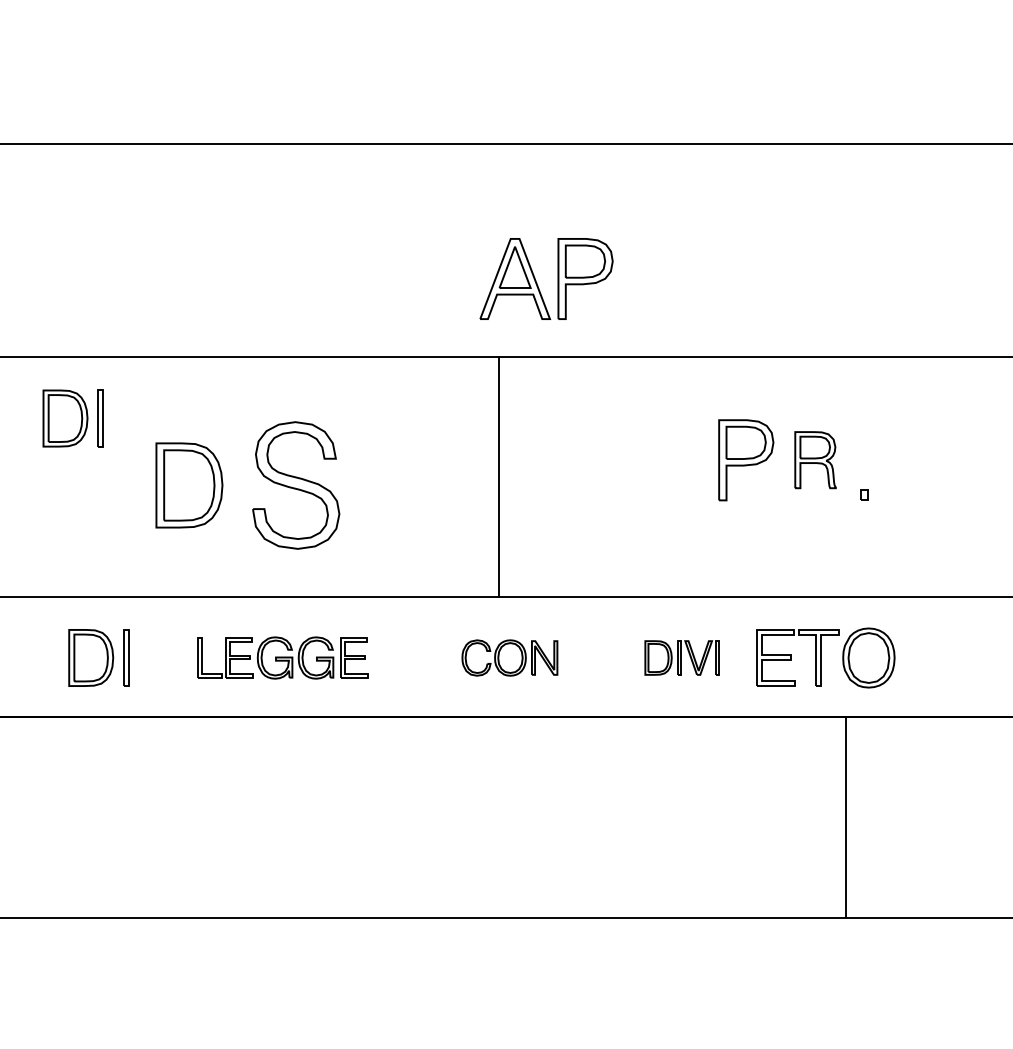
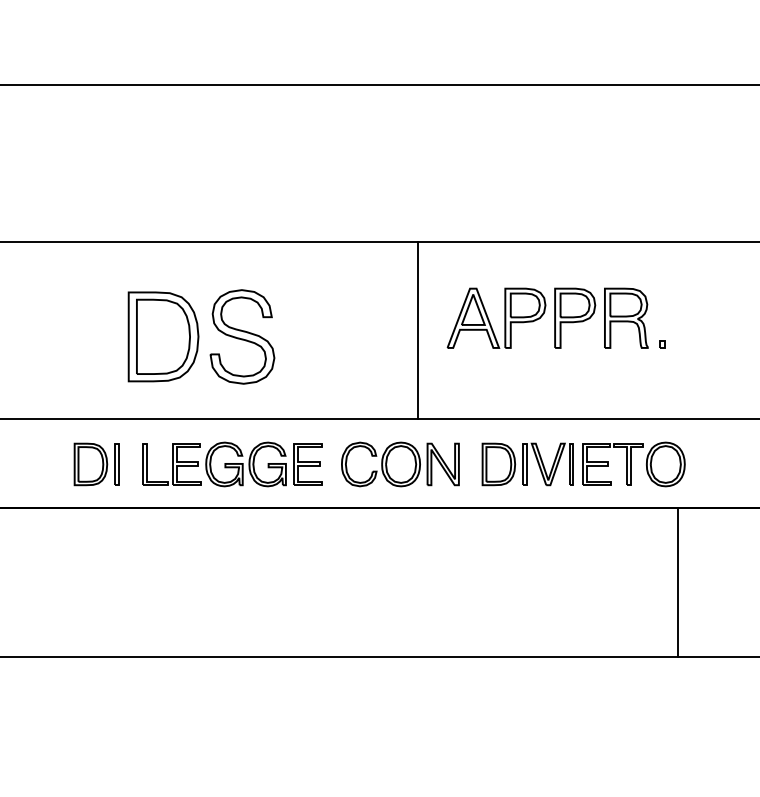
part: (537, 280) -> (489, 319), moved
part: (73, 418) -> (77, 287), removed
part: (815, 459) -> (626, 317), size x1.43
line: (499, 476) -> (418, 330), moved
part: (189, 484) -> (163, 336), size x1.43
part: (282, 658) -> (232, 464), size x1.43
part: (509, 658) -> (400, 464), size x1.67
part: (681, 658) -> (527, 464), size x1.67
line: (845, 817) -> (677, 582), moved

